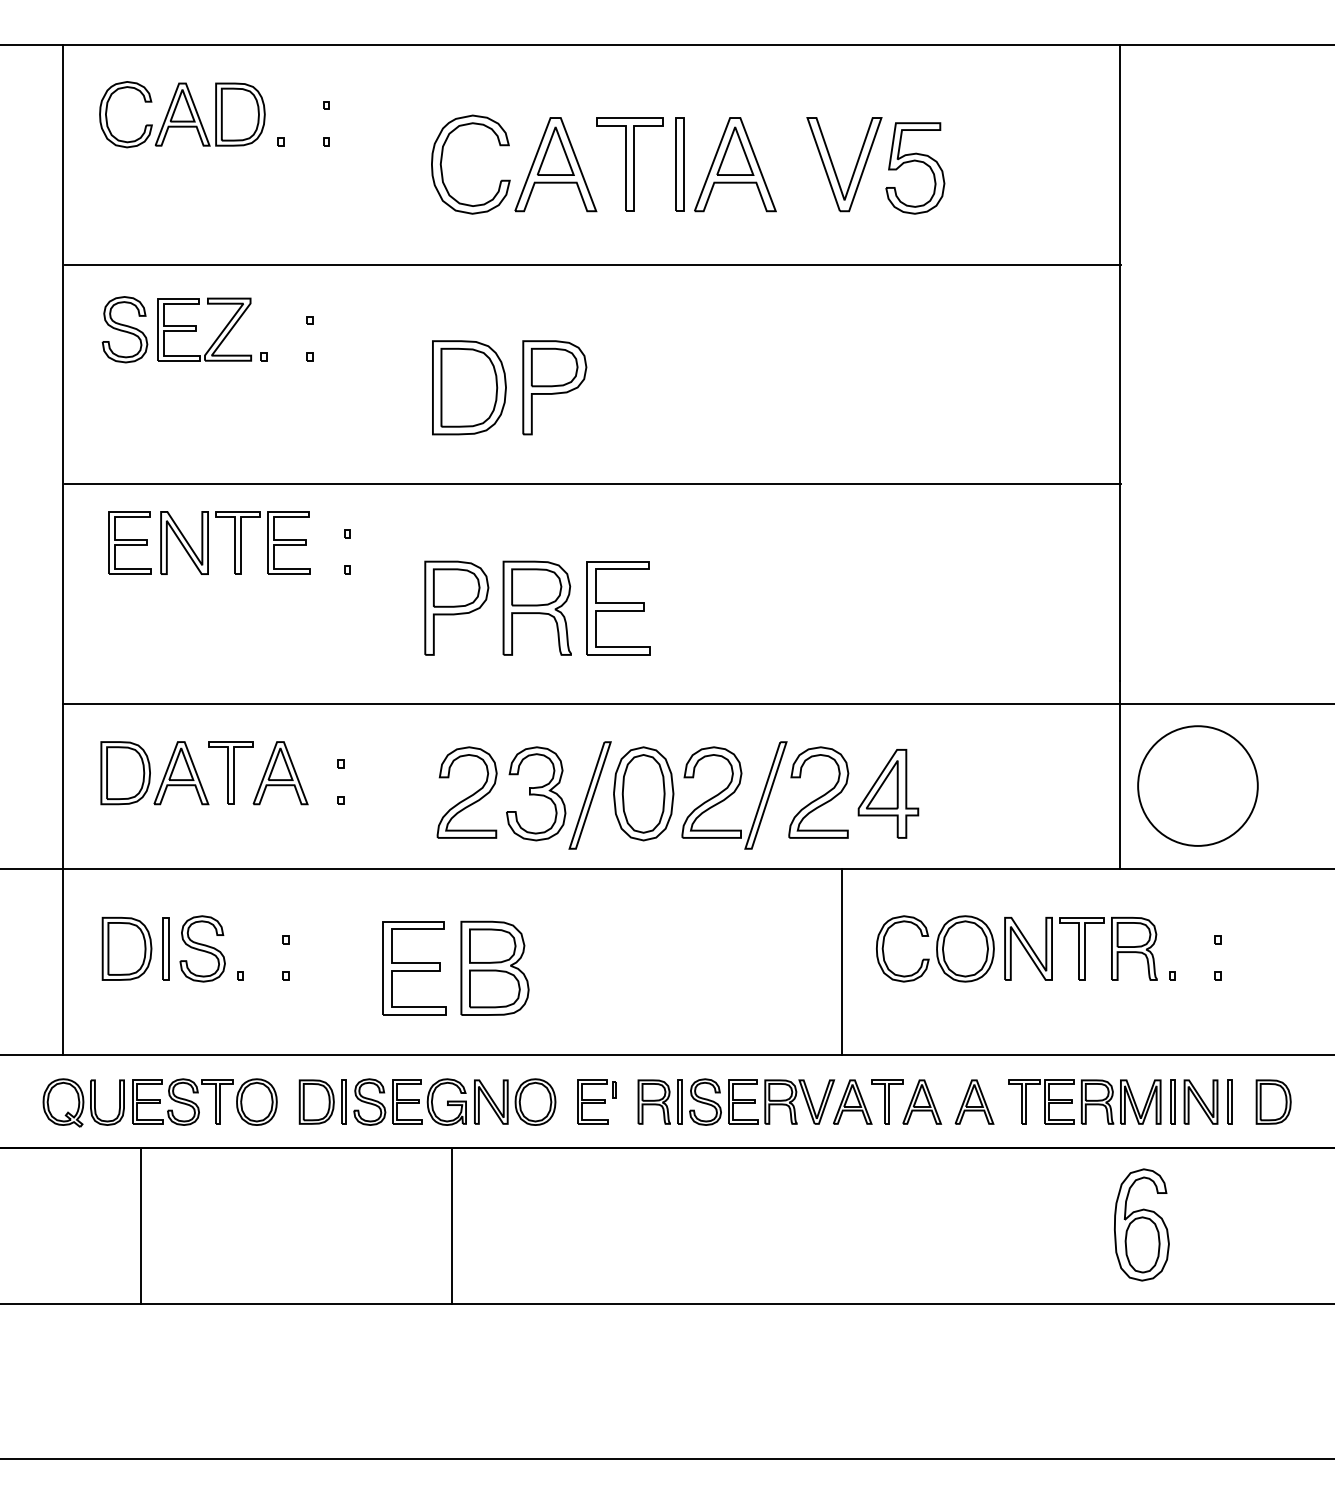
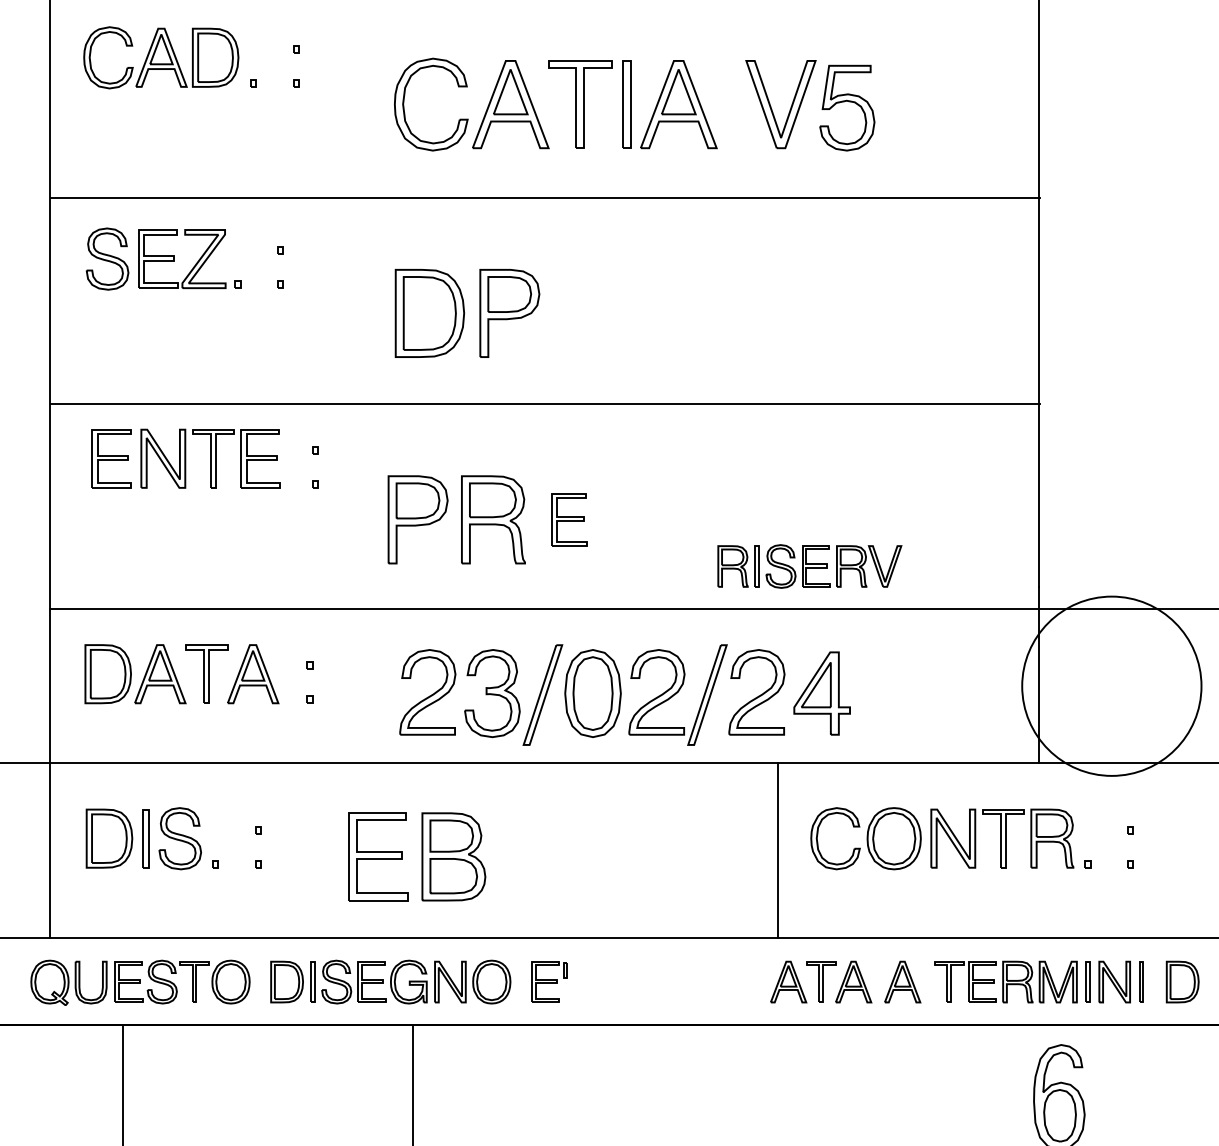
part: (618, 608) -> (569, 520), size x0.6
circle: (1197, 785) -> (1111, 685), size x1.6
part: (736, 1101) -> (810, 565), moved

